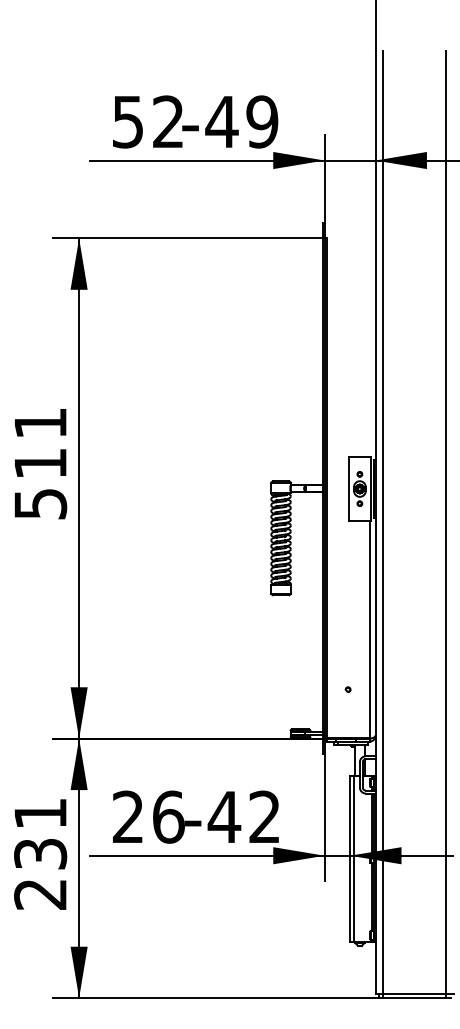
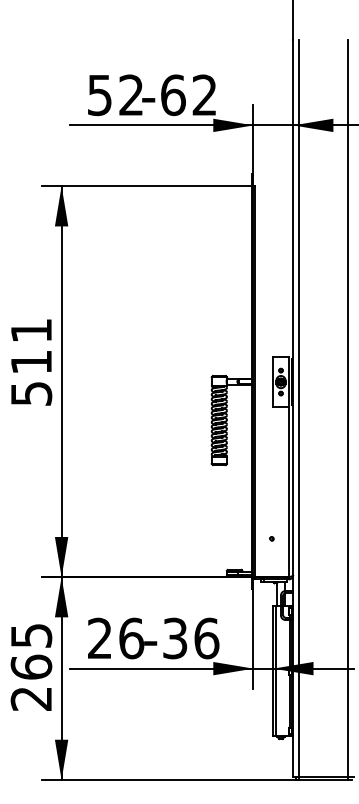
text: (241, 121) -> (188, 94), -49 -> -62
text: (244, 816) -> (190, 637), -42 -> -36
text: (40, 834) -> (31, 652), 231 -> 265

